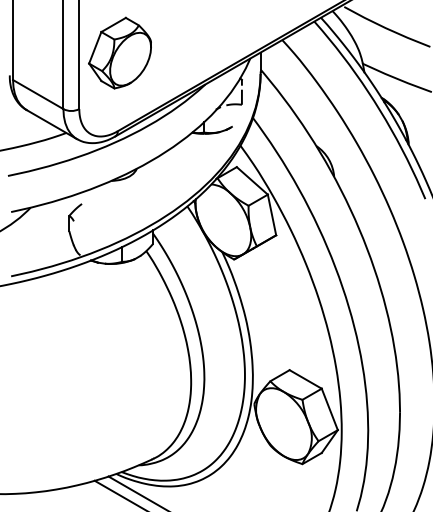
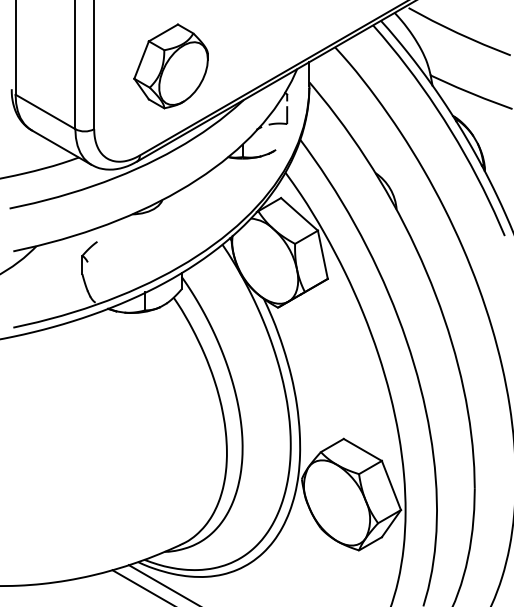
part: (119, 52) -> (170, 65), moved

